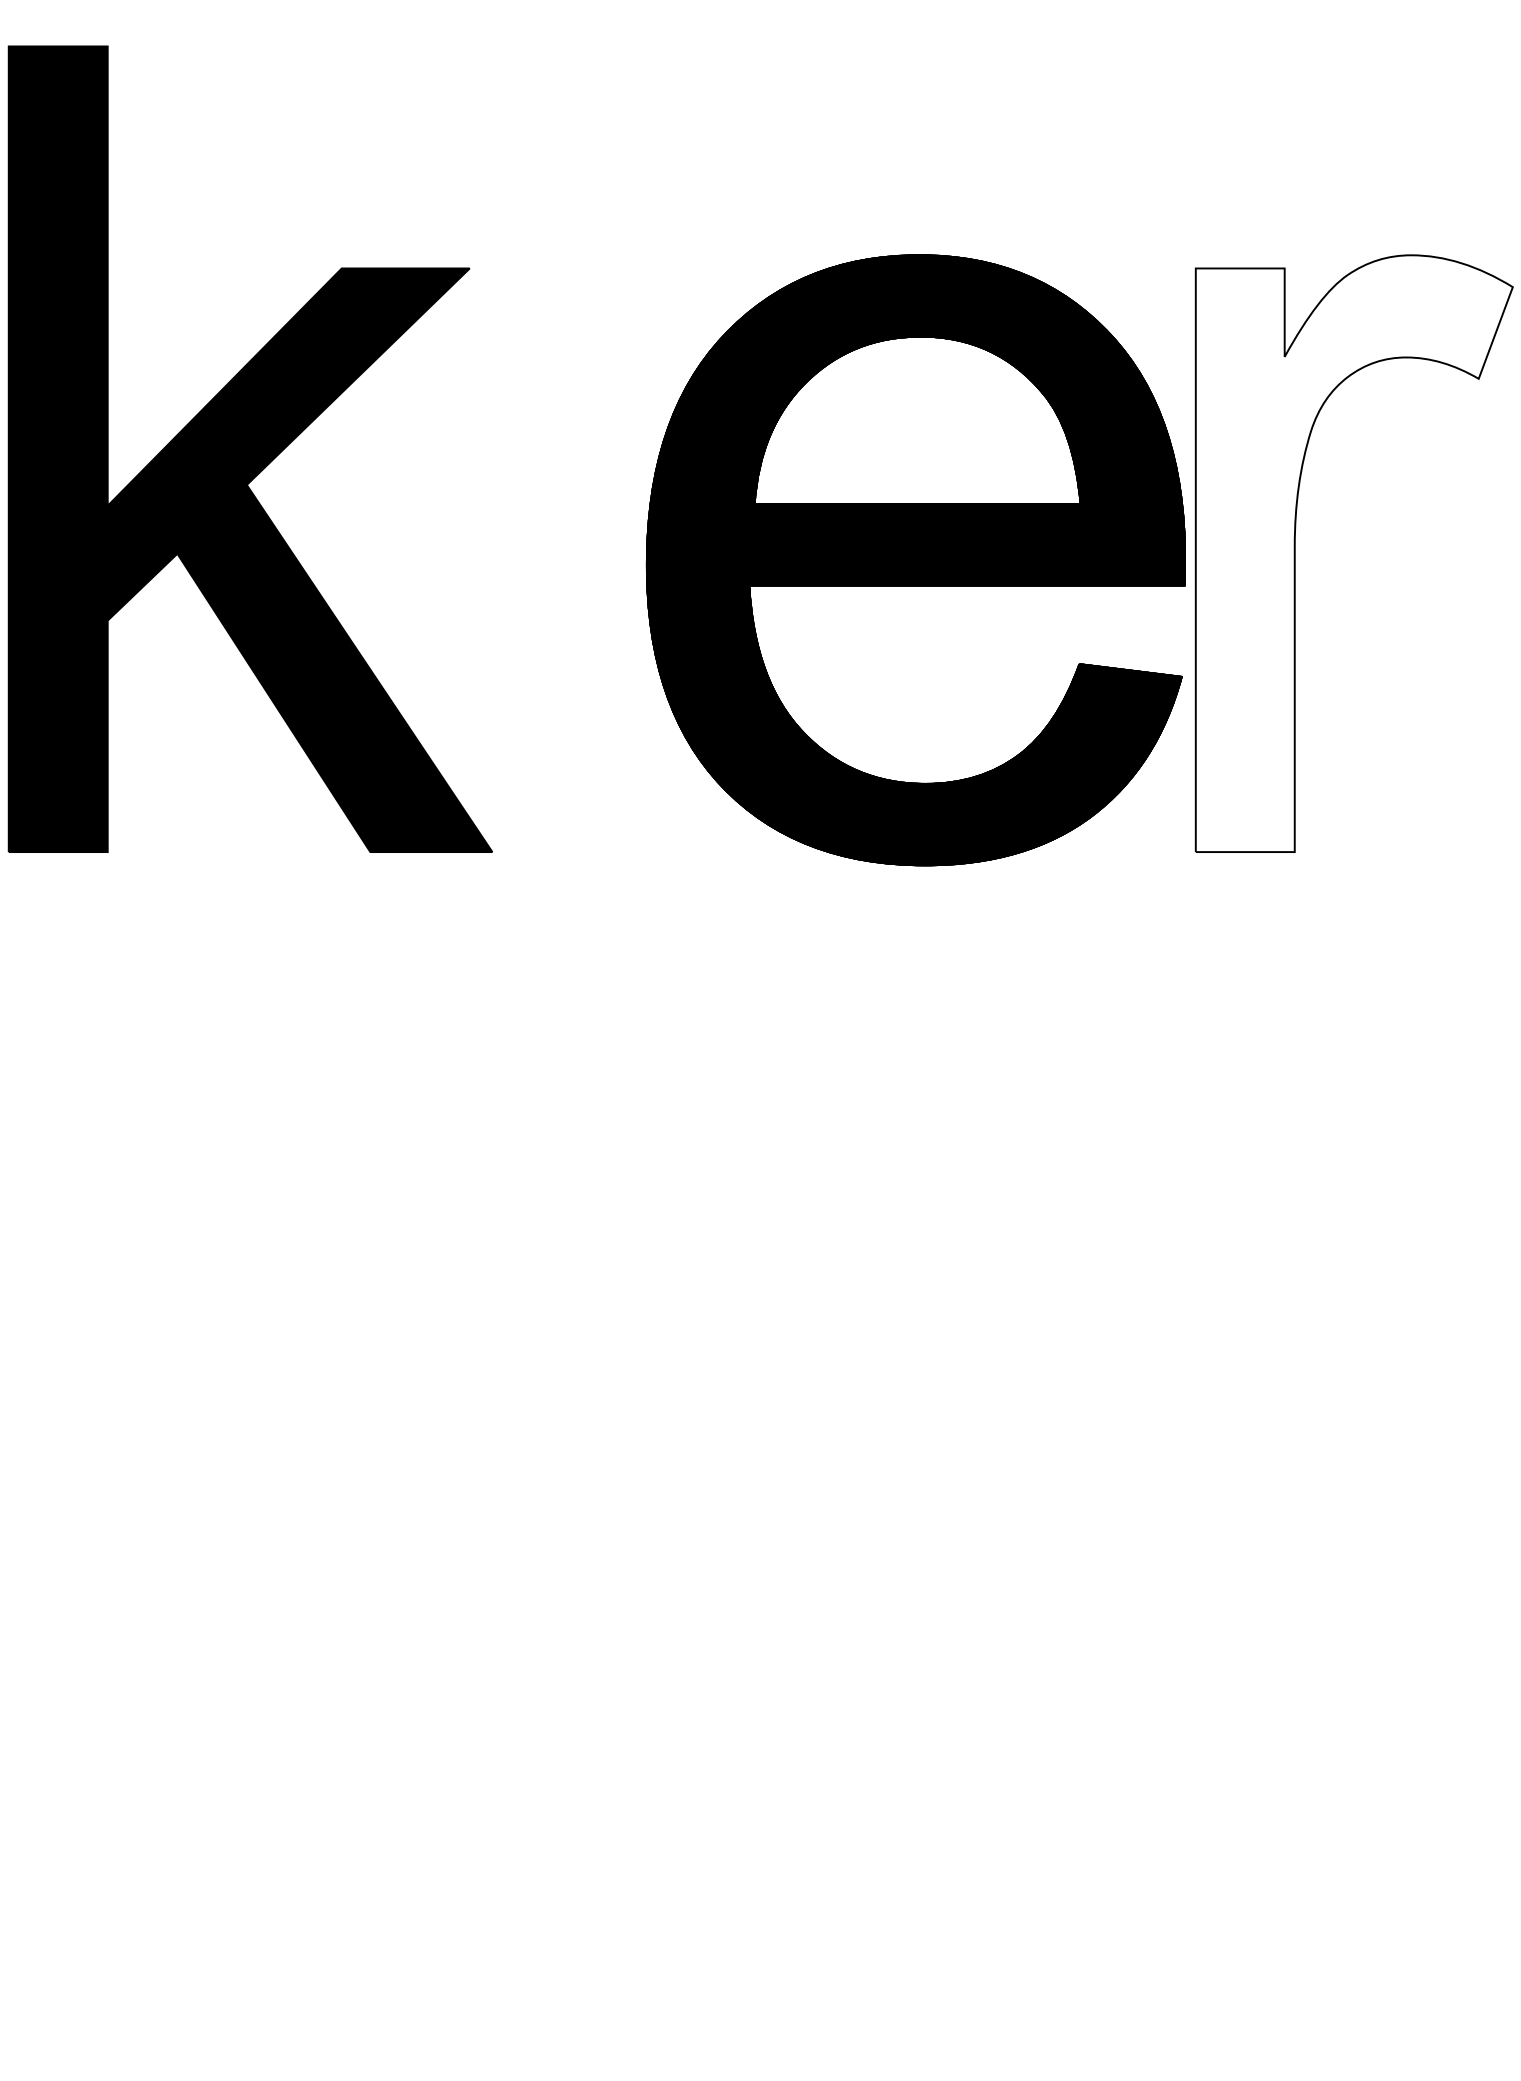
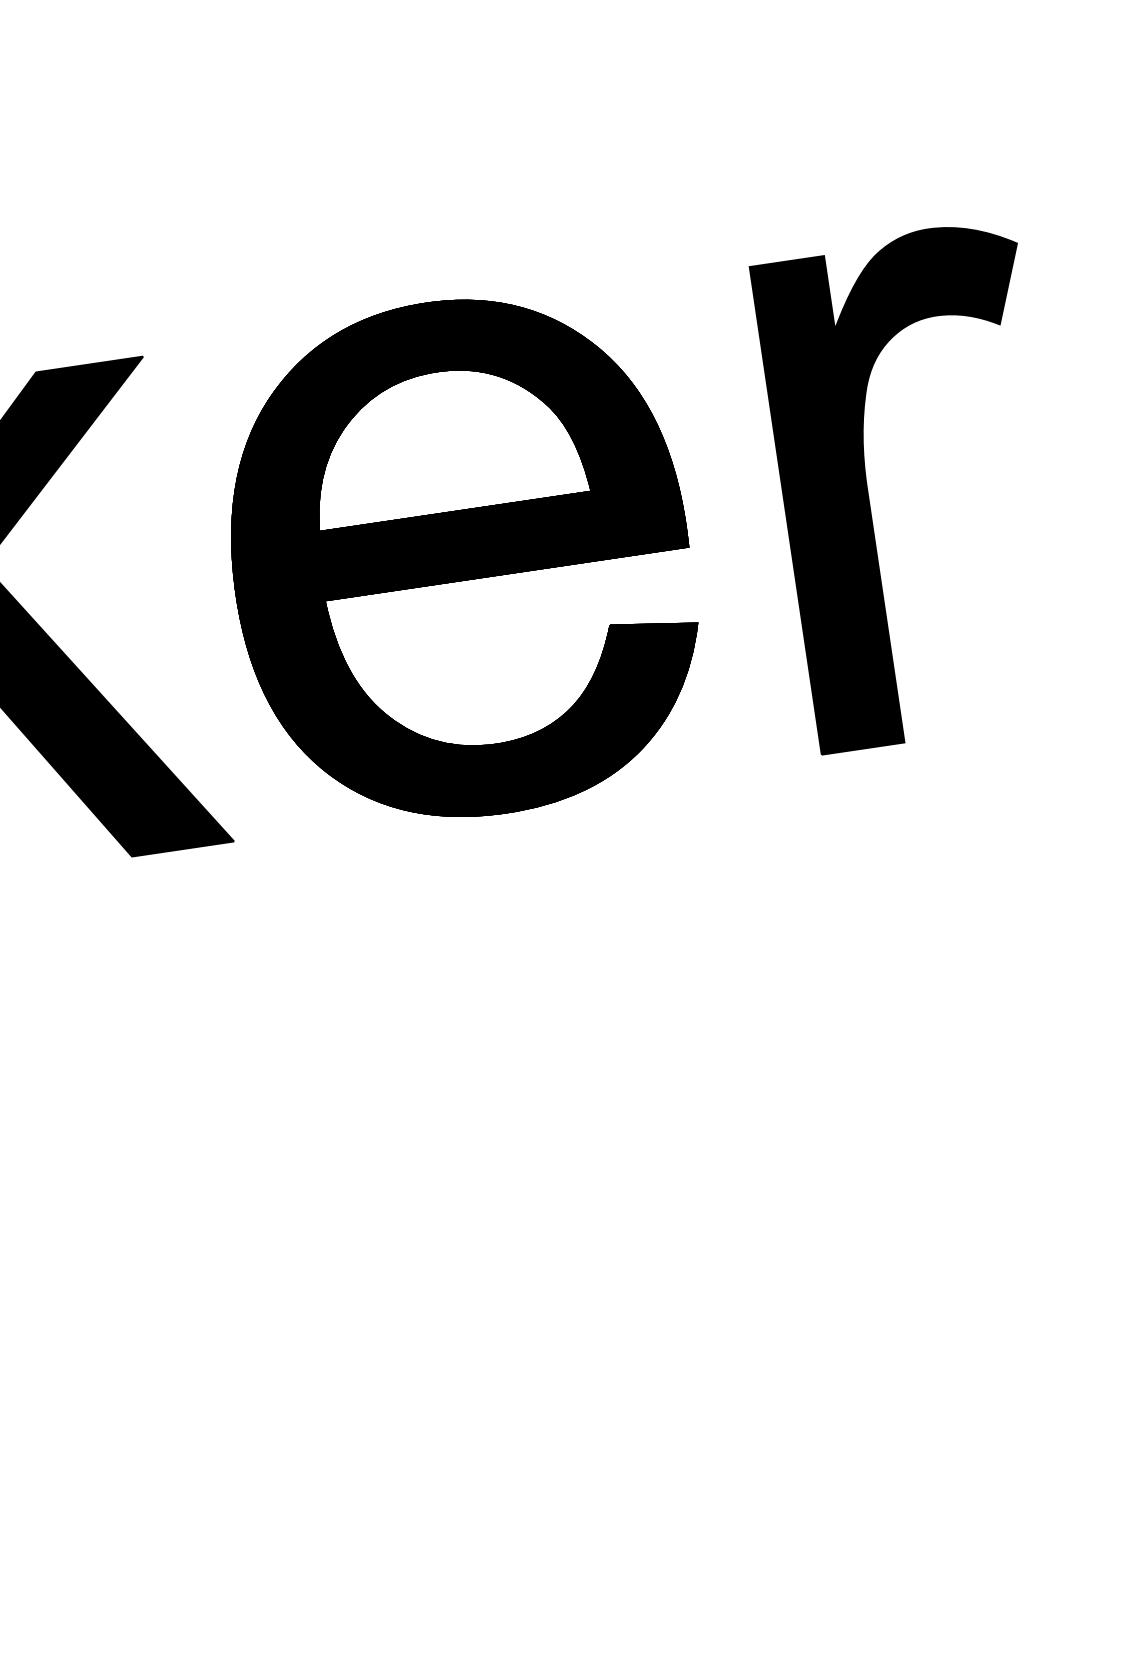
fill: (1353, 553) -> (916, 485), added
part: (915, 560) -> (460, 559), moved

